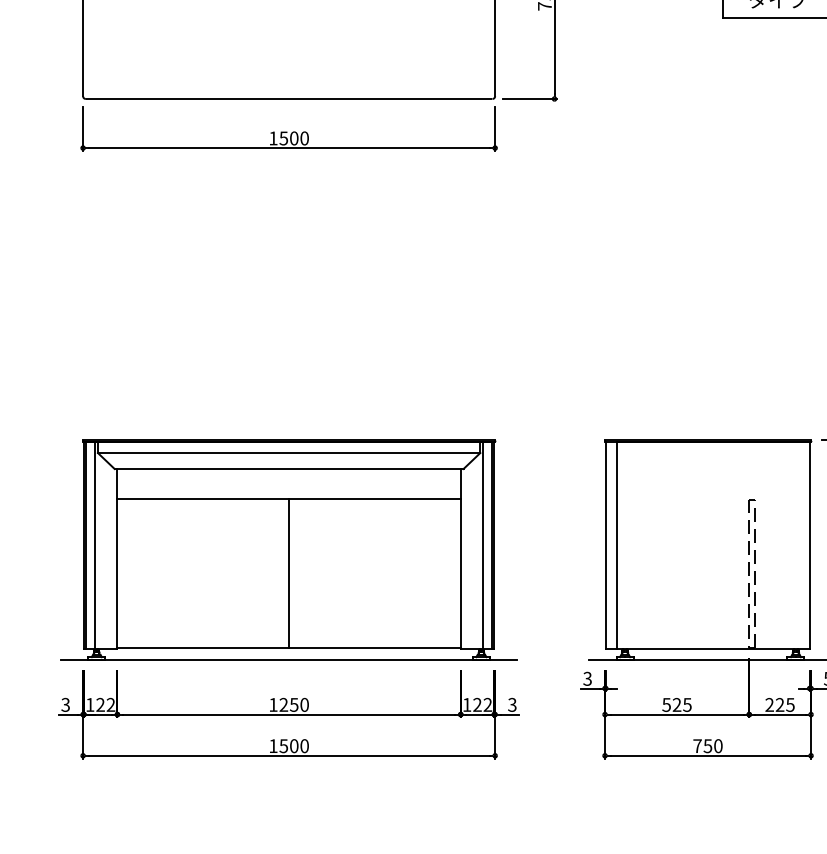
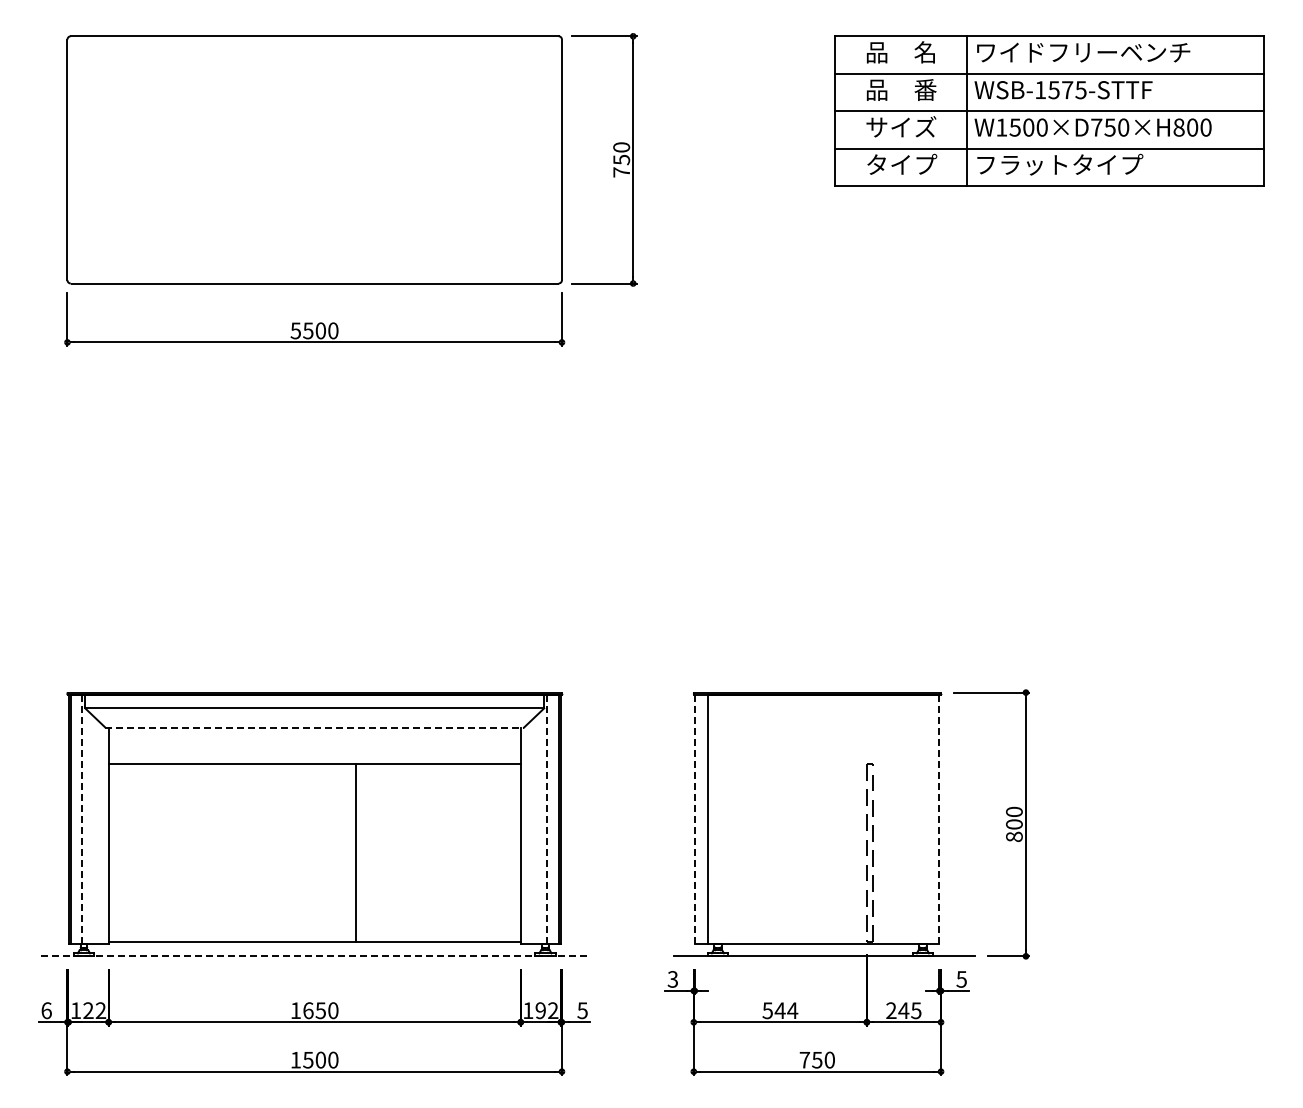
text: (273, 138) -> (295, 330), 1500 -> 5500
line: (289, 468) -> (315, 727), solid -> dashed
line: (95, 545) -> (82, 819), solid -> dashed
line: (483, 545) -> (547, 819), solid -> dashed
line: (605, 545) -> (694, 819), solid -> dashed
line: (809, 545) -> (939, 819), solid -> dashed
line: (288, 573) -> (355, 853), moved
line: (288, 659) -> (314, 956), solid -> dashed
text: (65, 704) -> (46, 1010), 3 -> 6
text: (283, 704) -> (308, 1010), 1250 -> 1650
text: (477, 704) -> (540, 1010), 122 -> 192
text: (512, 704) -> (582, 1010), 3 -> 5
text: (682, 704) -> (786, 1010), 525 -> 544
text: (779, 704) -> (903, 1010), 225 -> 245

